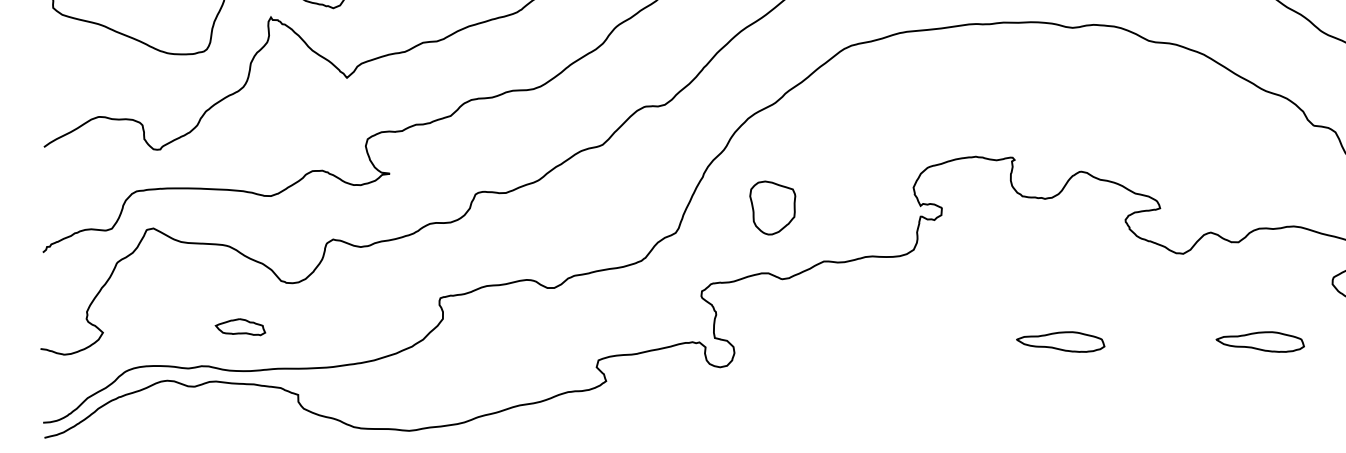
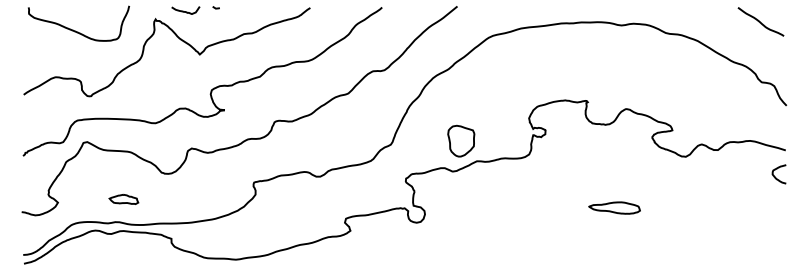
part: (773, 206) -> (461, 140), moved
part: (239, 327) -> (123, 199), moved
part: (1260, 341) -> (730, 207), removed

